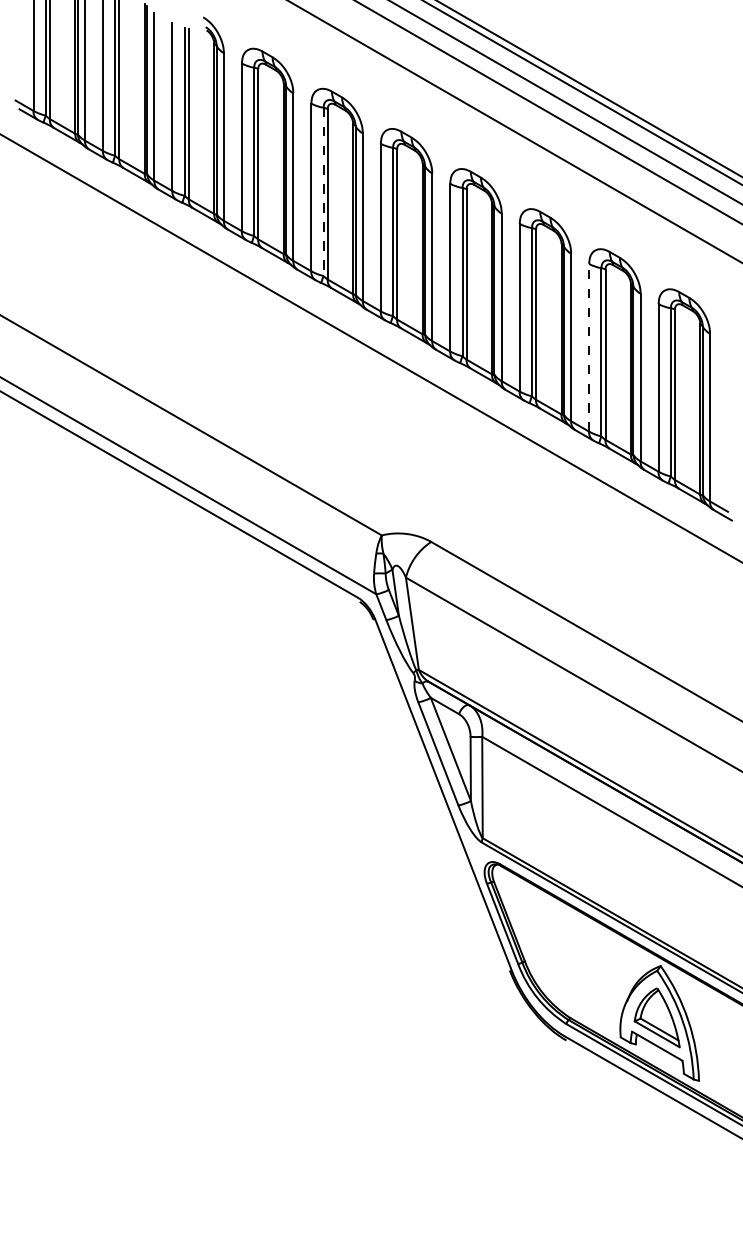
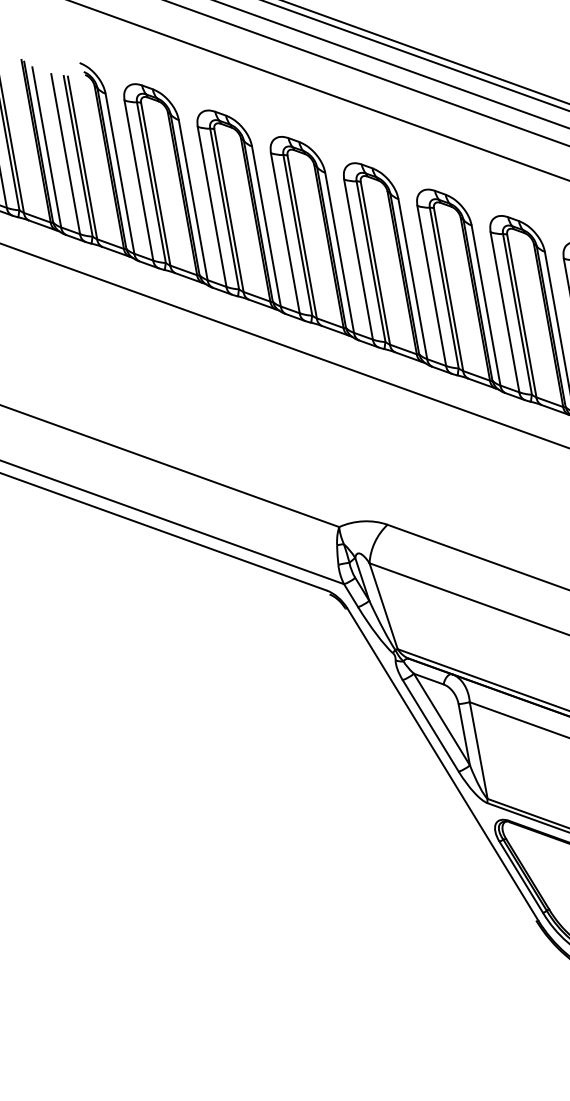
line: (323, 192) -> (224, 209), dashed -> solid
line: (589, 347) -> (505, 311), dashed -> solid

